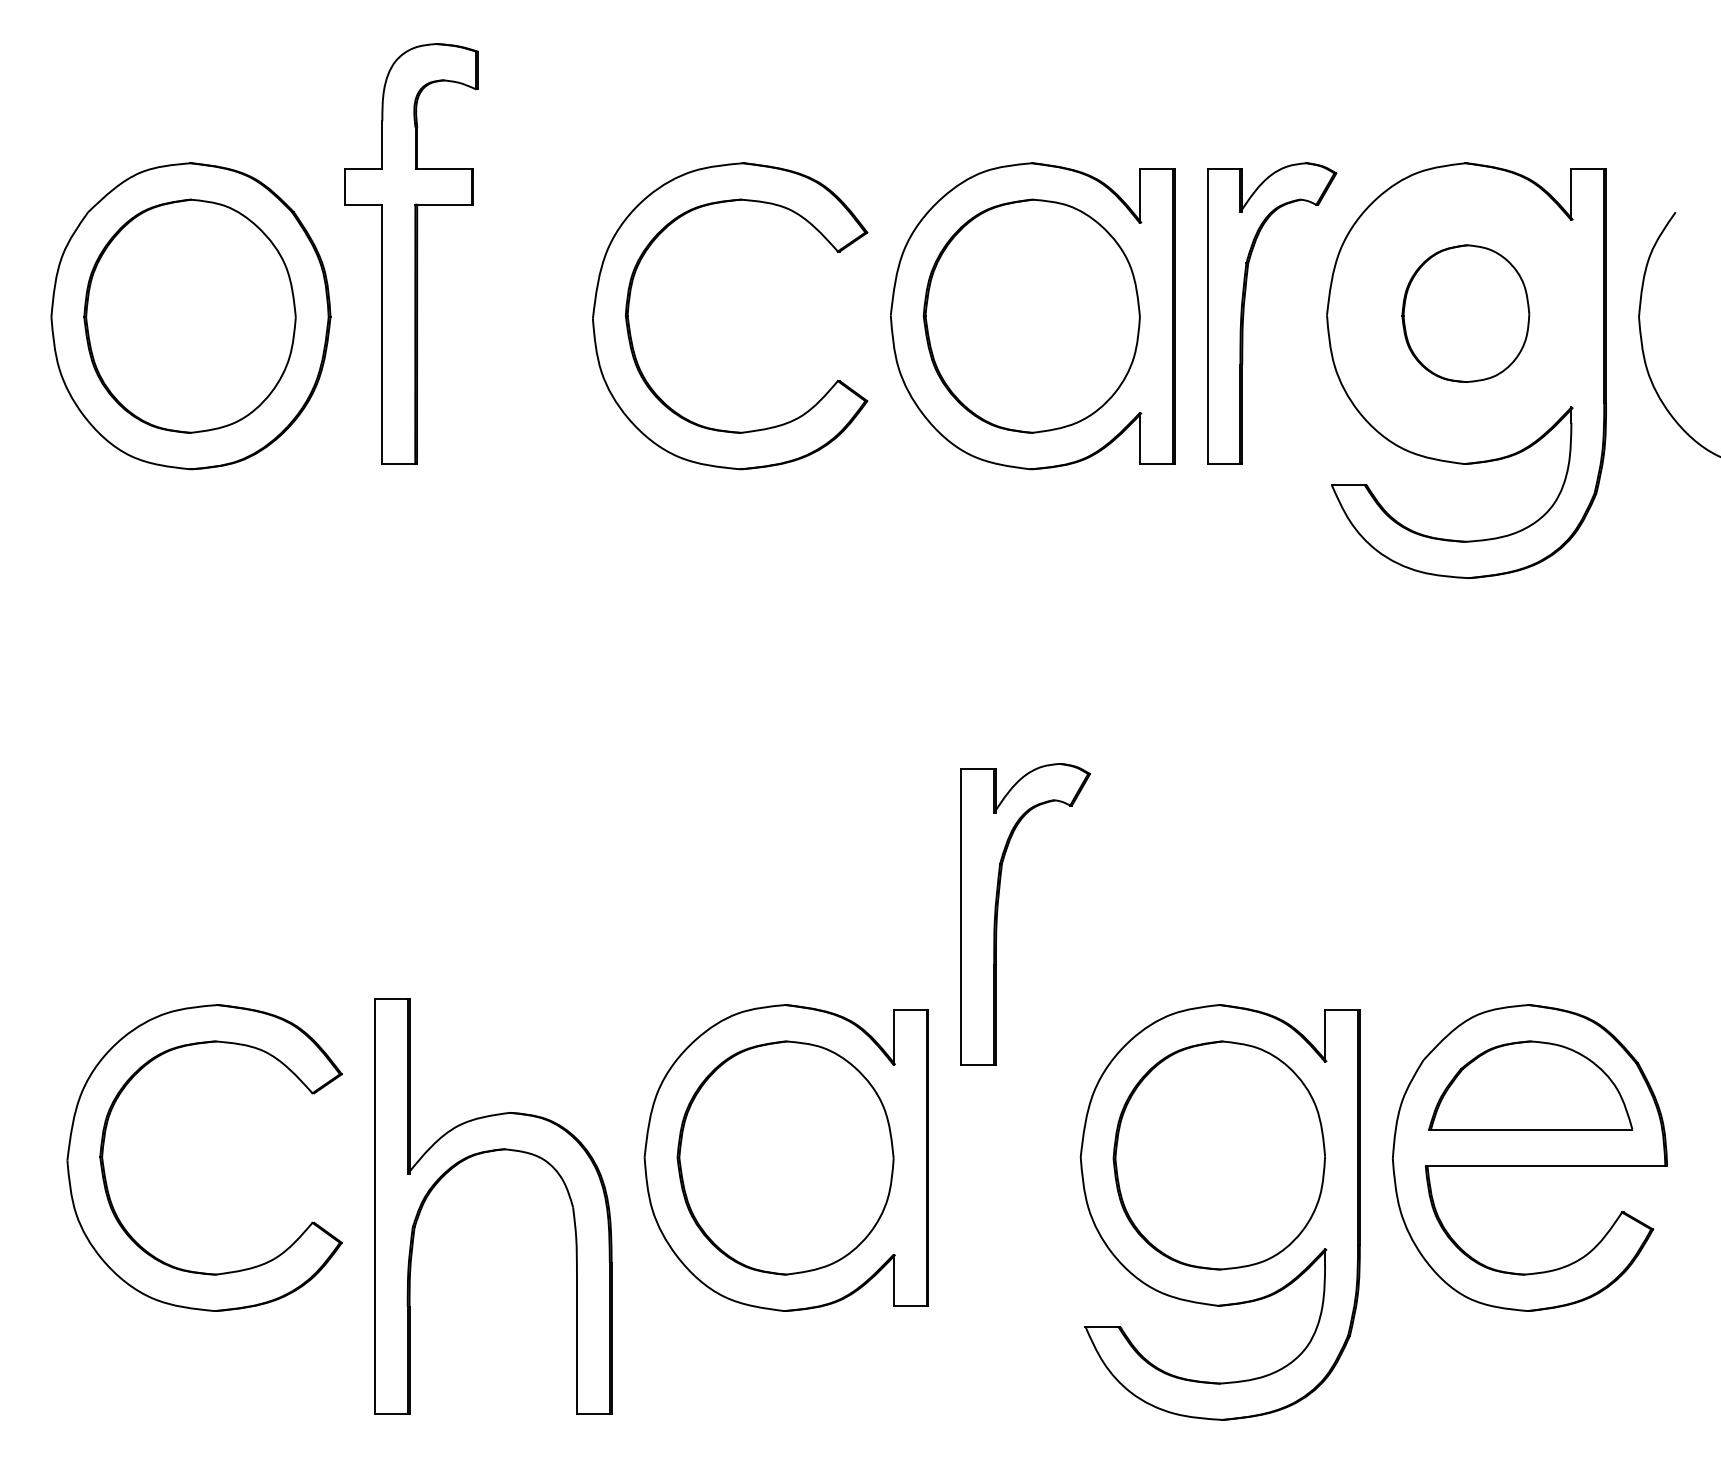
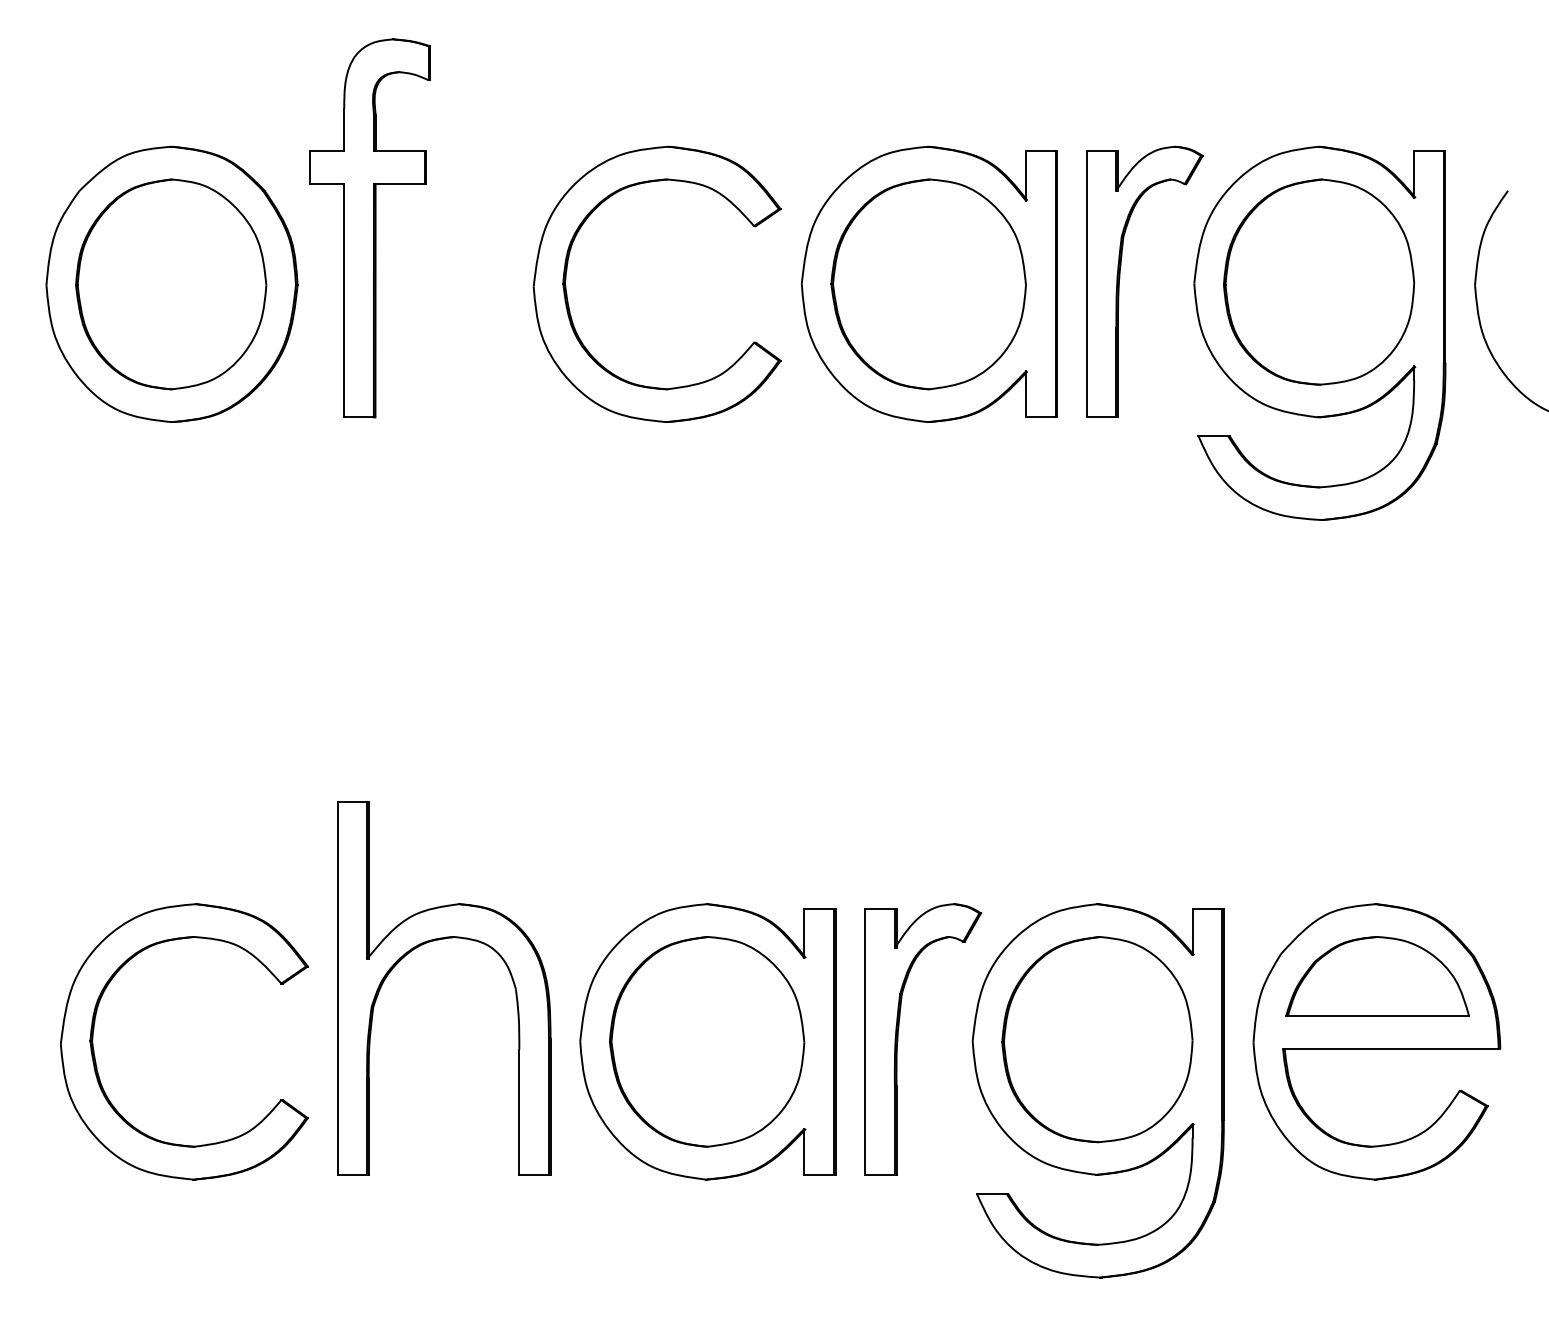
part: (1466, 313) -> (1319, 281), size x1.67
part: (998, 914) -> (898, 1039), moved
part: (482, 1154) -> (434, 941), moved

